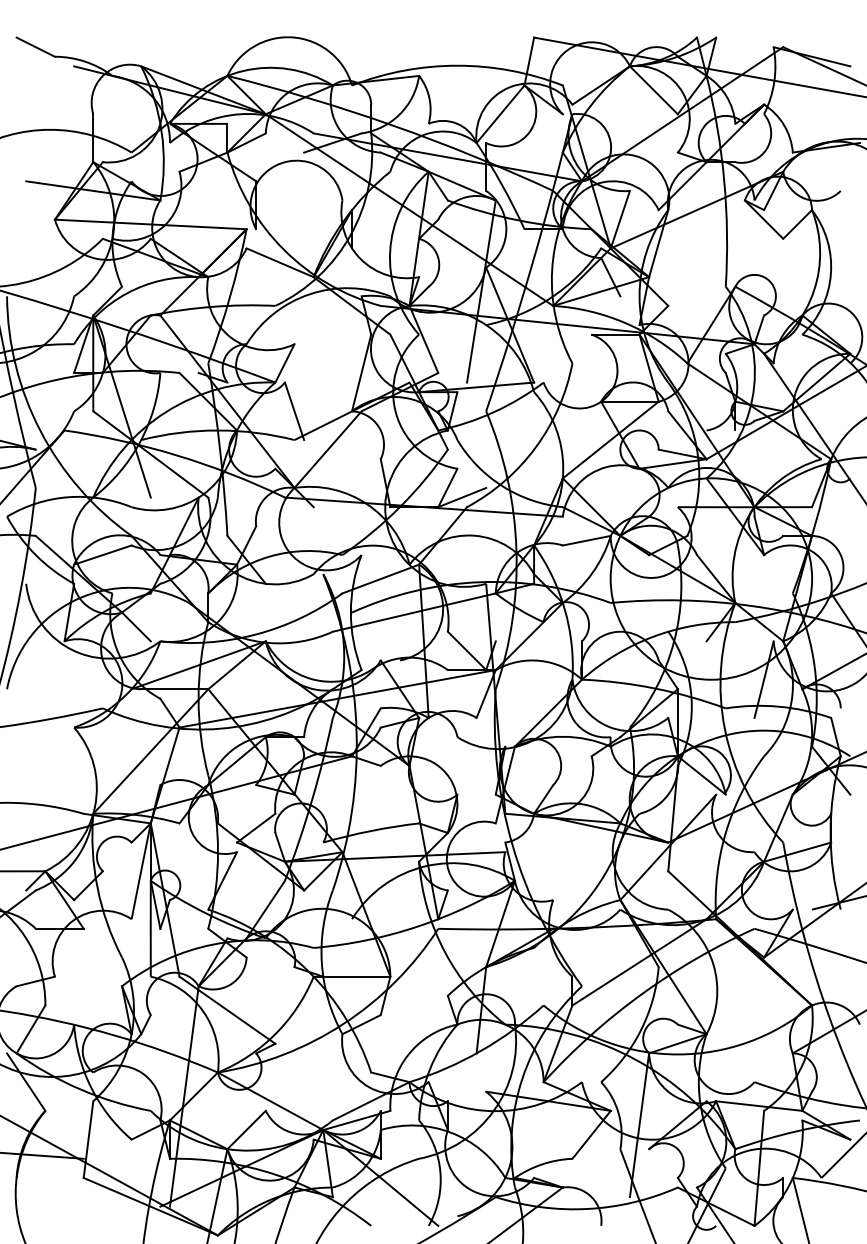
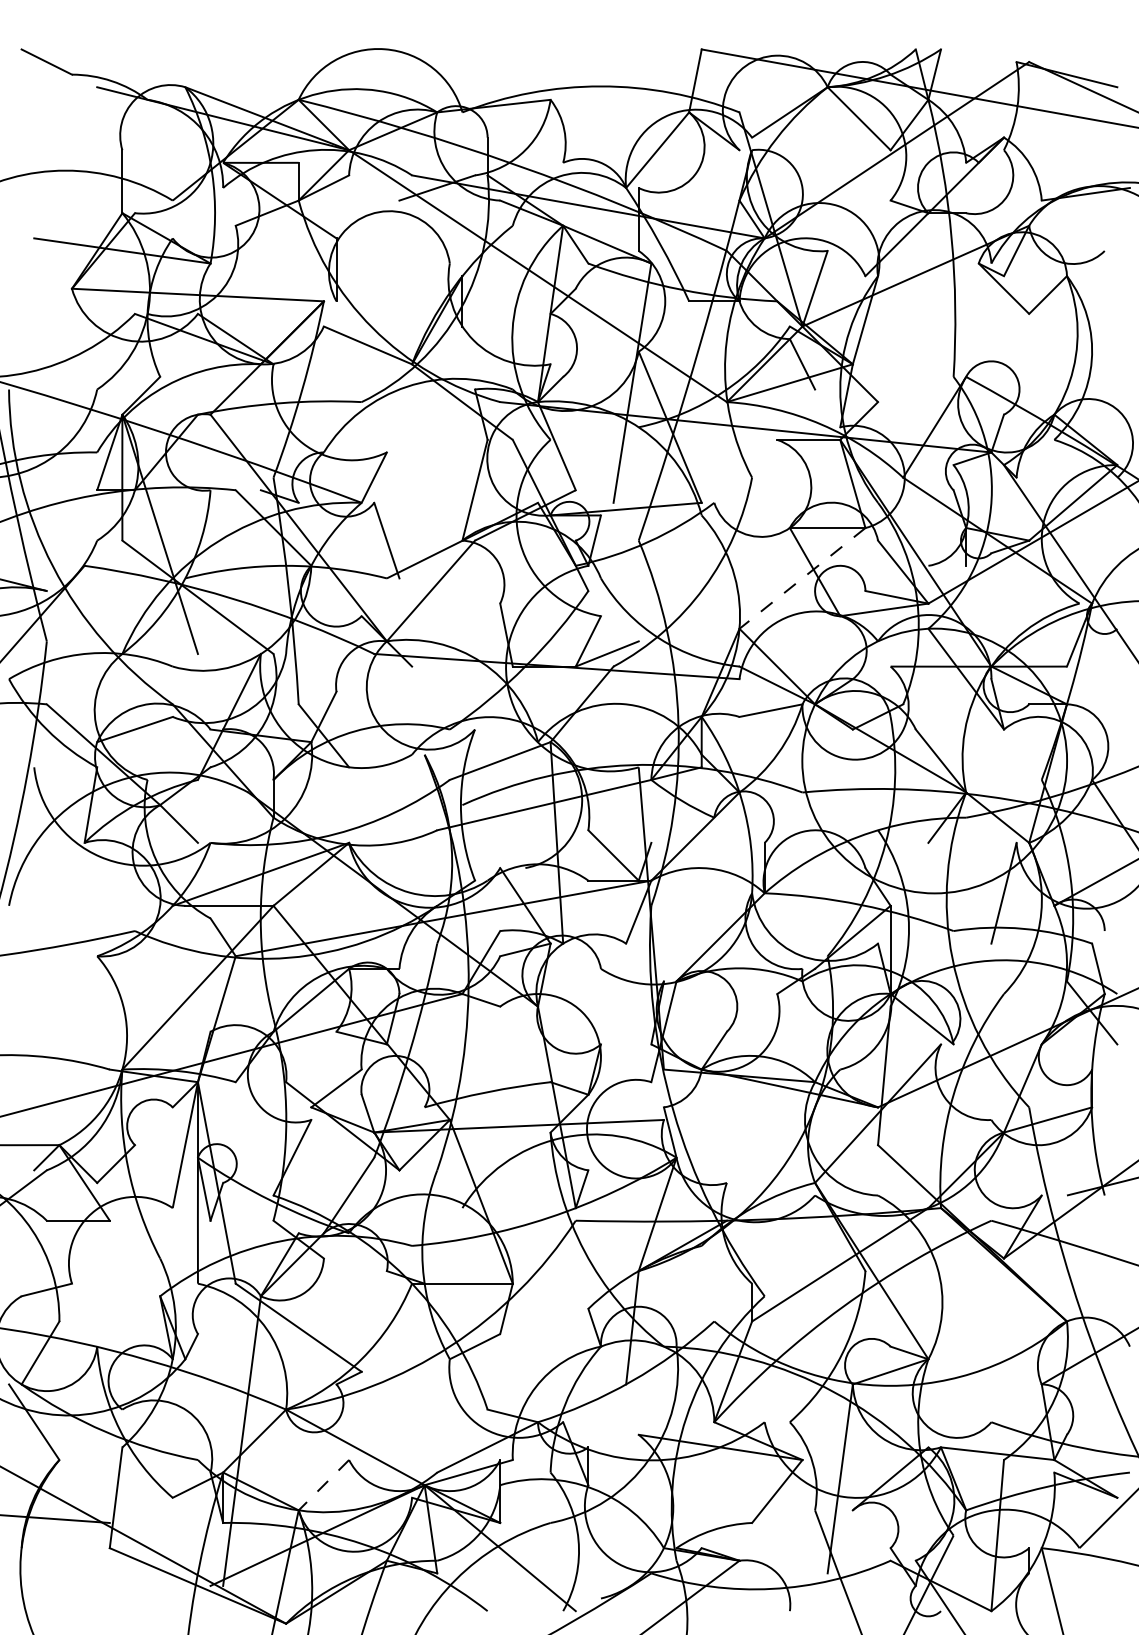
line: (610, 440) -> (802, 578), solid -> dashed
line: (246, 1130) -> (323, 1485), solid -> dashed

